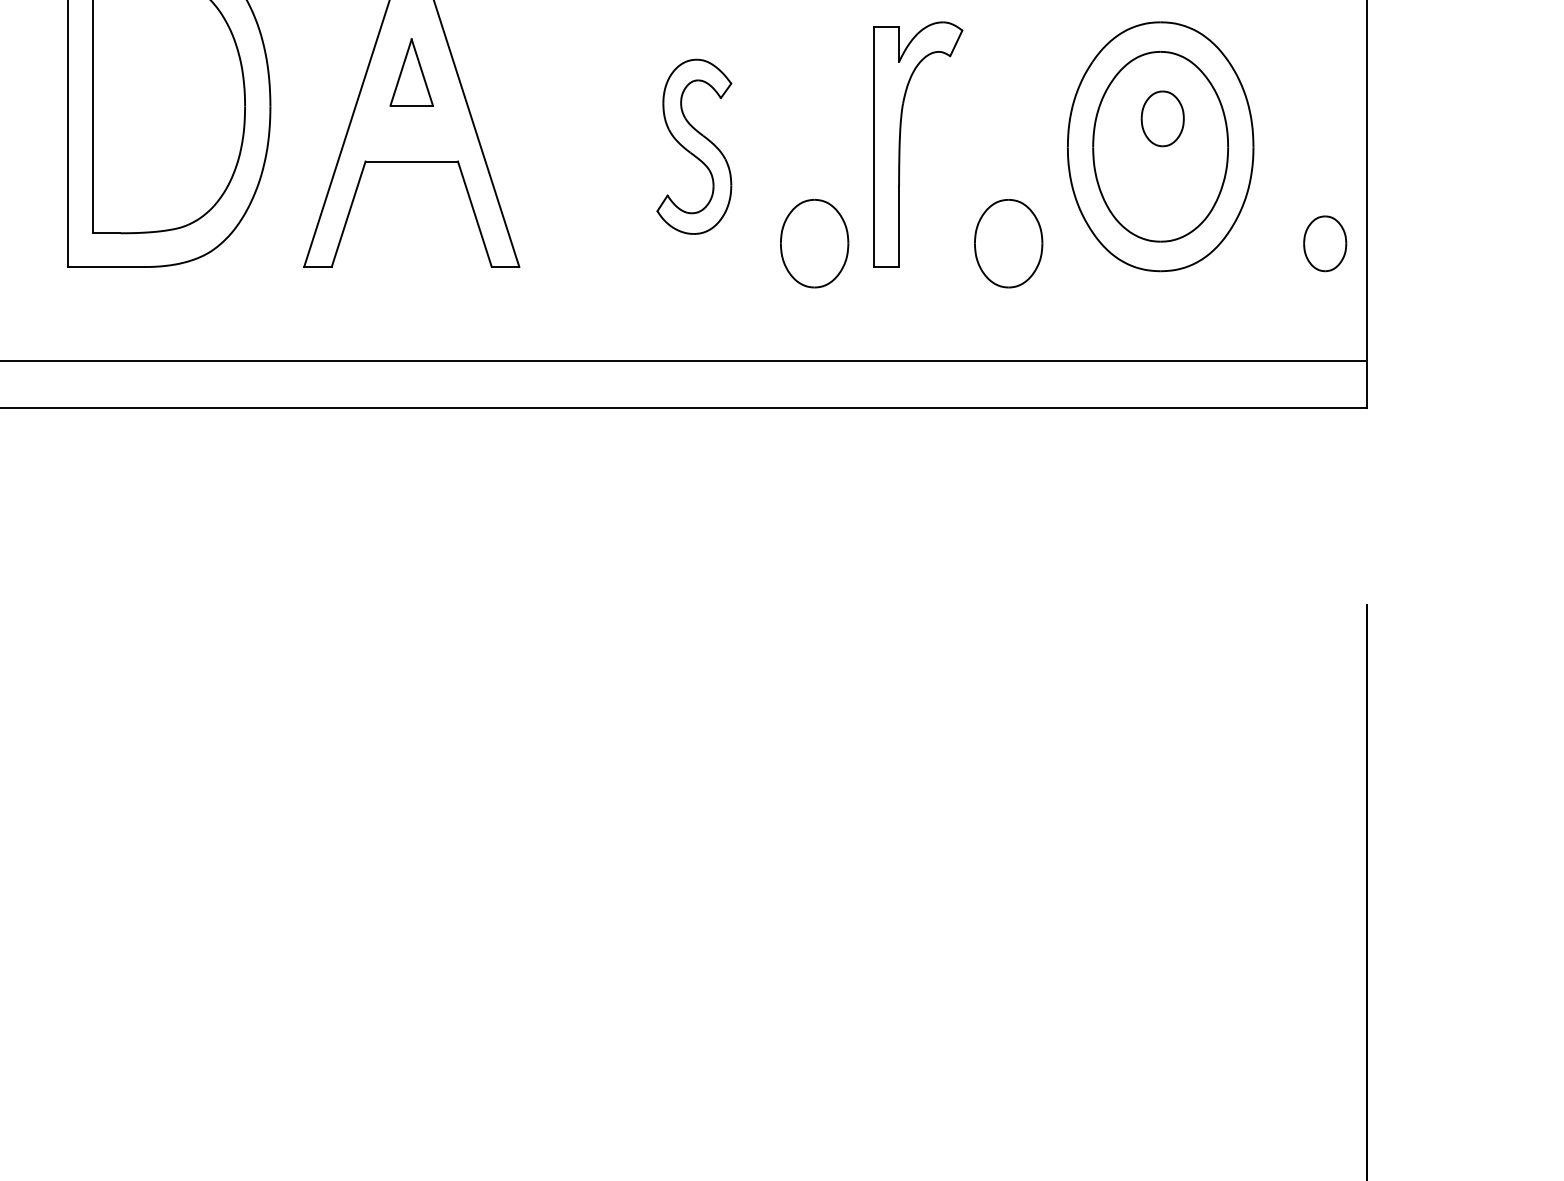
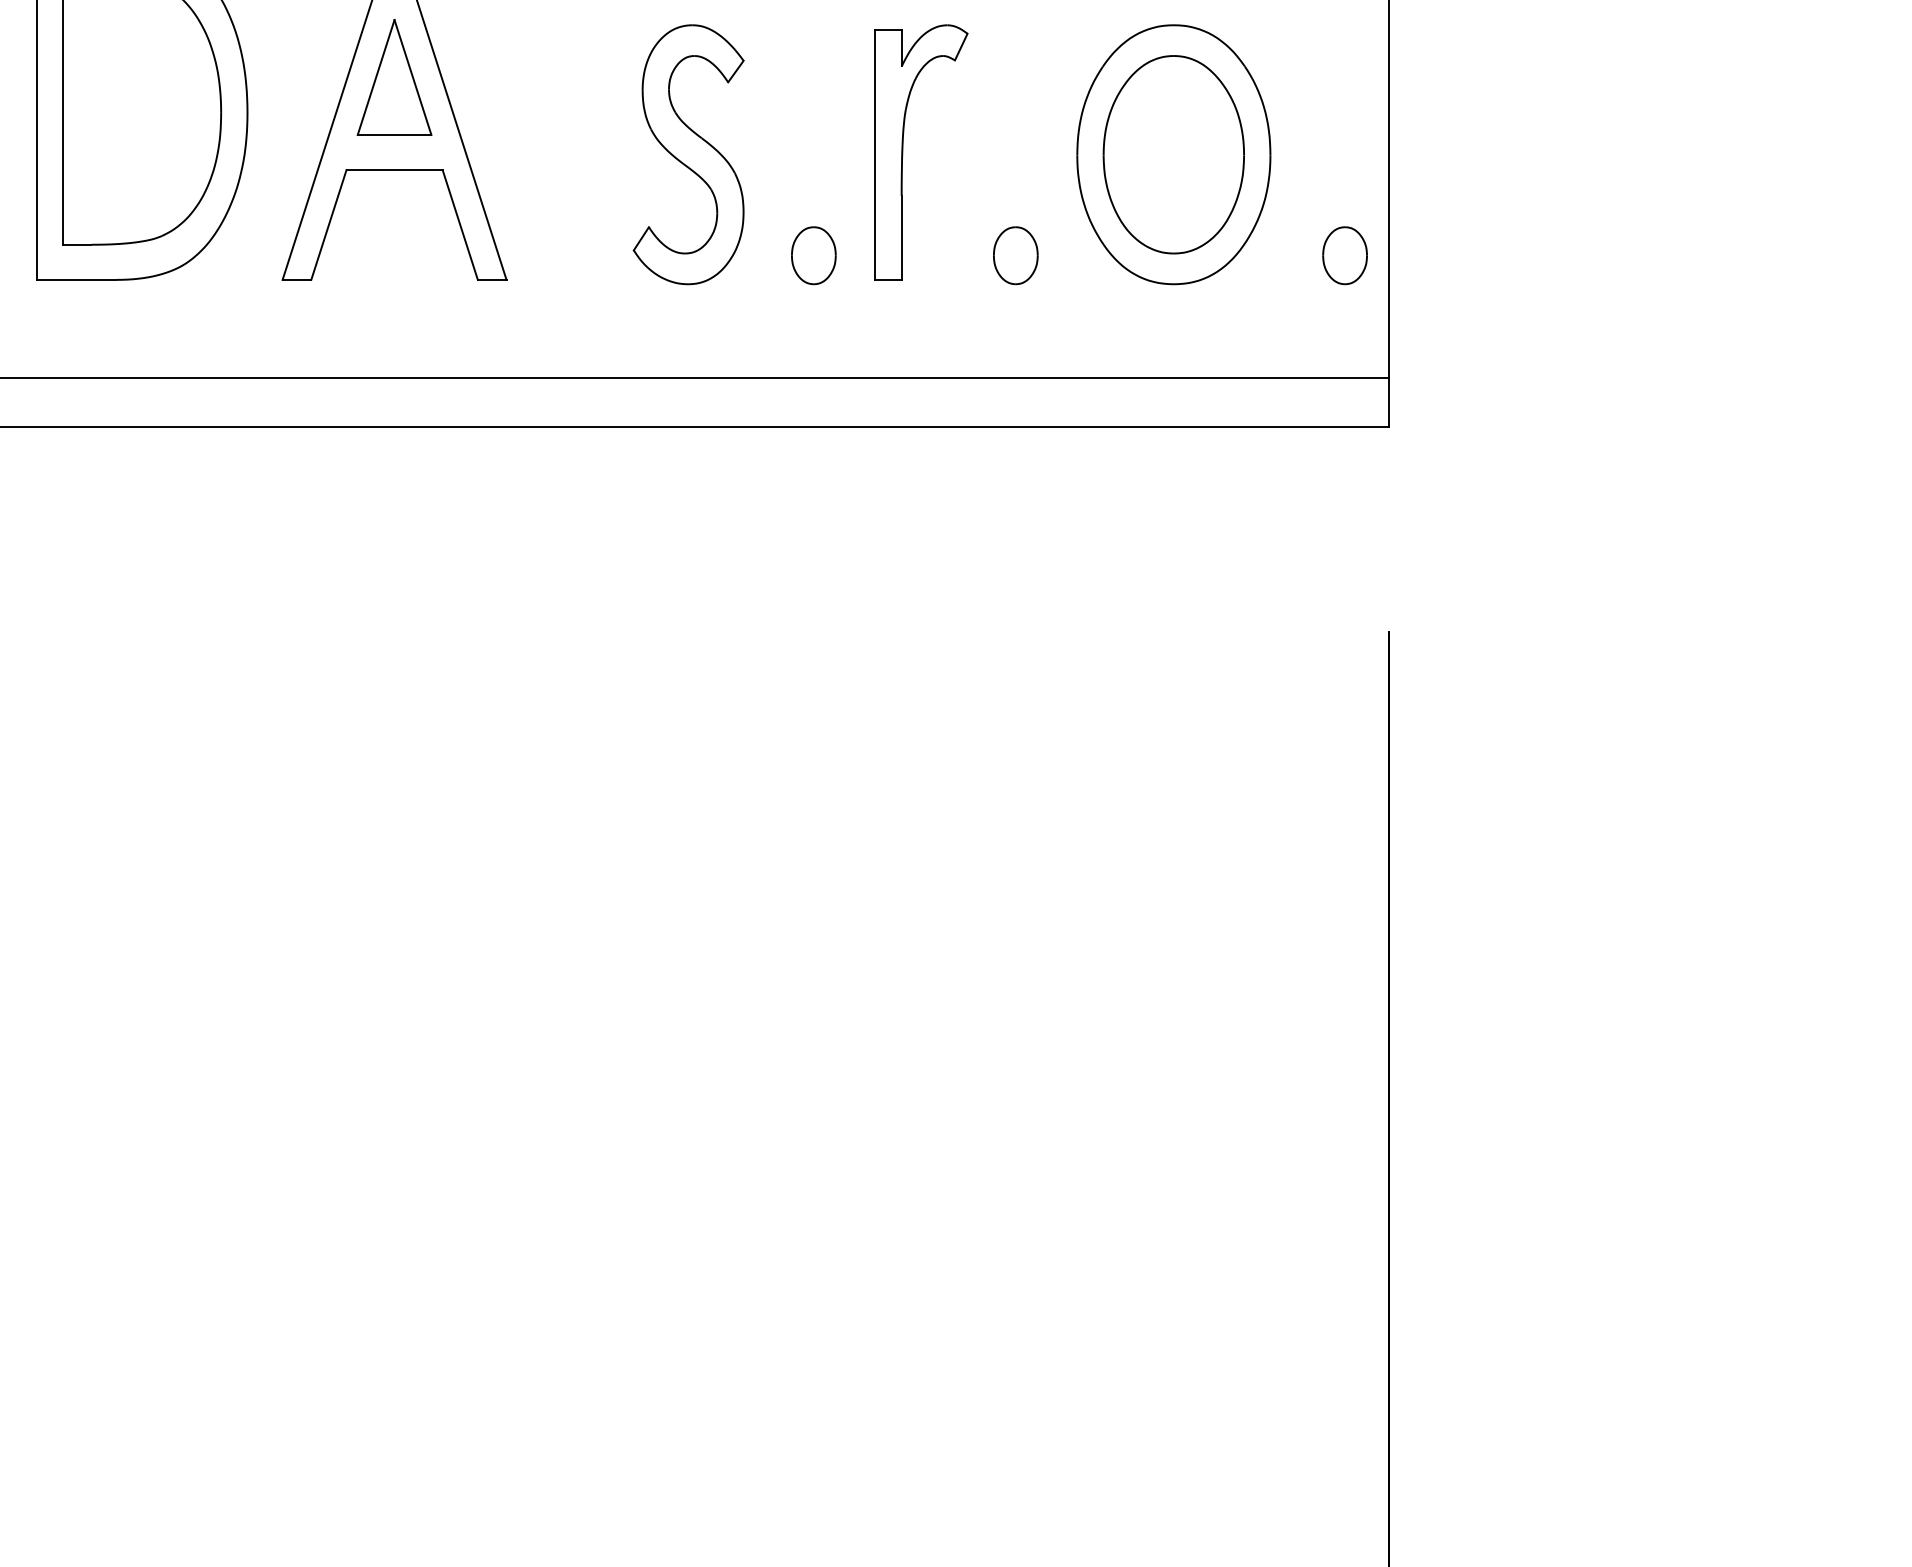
part: (411, 72) -> (394, 77), size x1.67
part: (1162, 118) -> (1175, 125), removed
part: (694, 146) -> (688, 154), size x1.43
part: (814, 243) -> (813, 255), size x0.62
part: (1008, 243) -> (1015, 255), size x0.62

